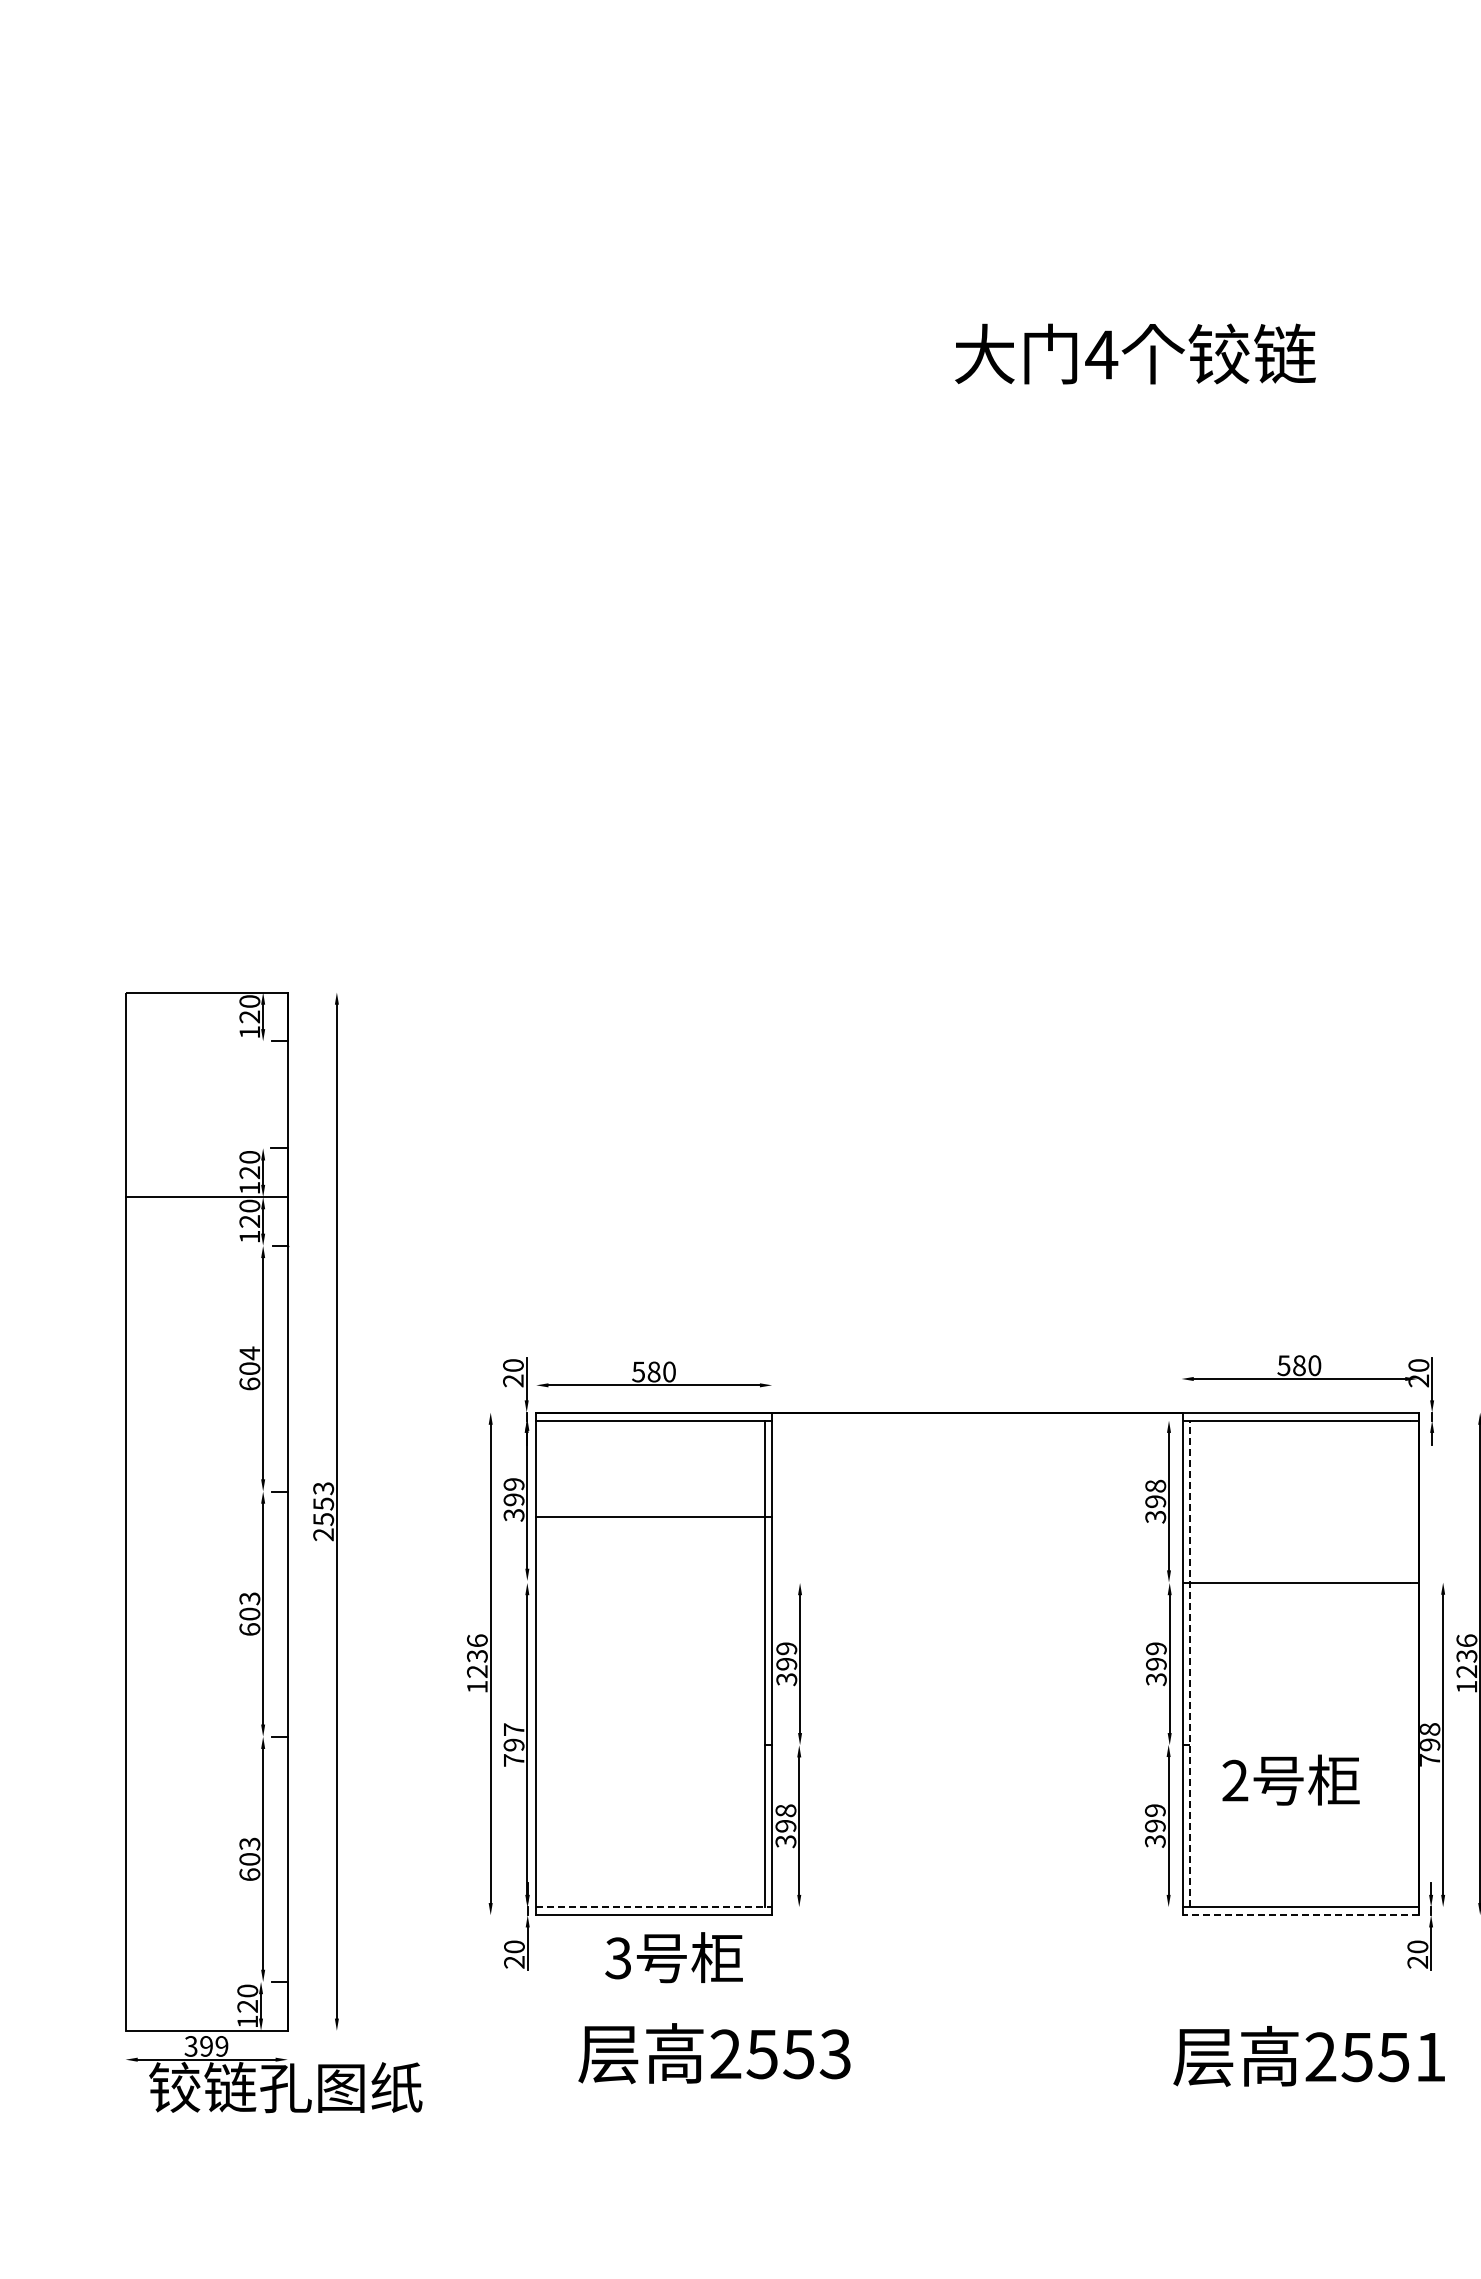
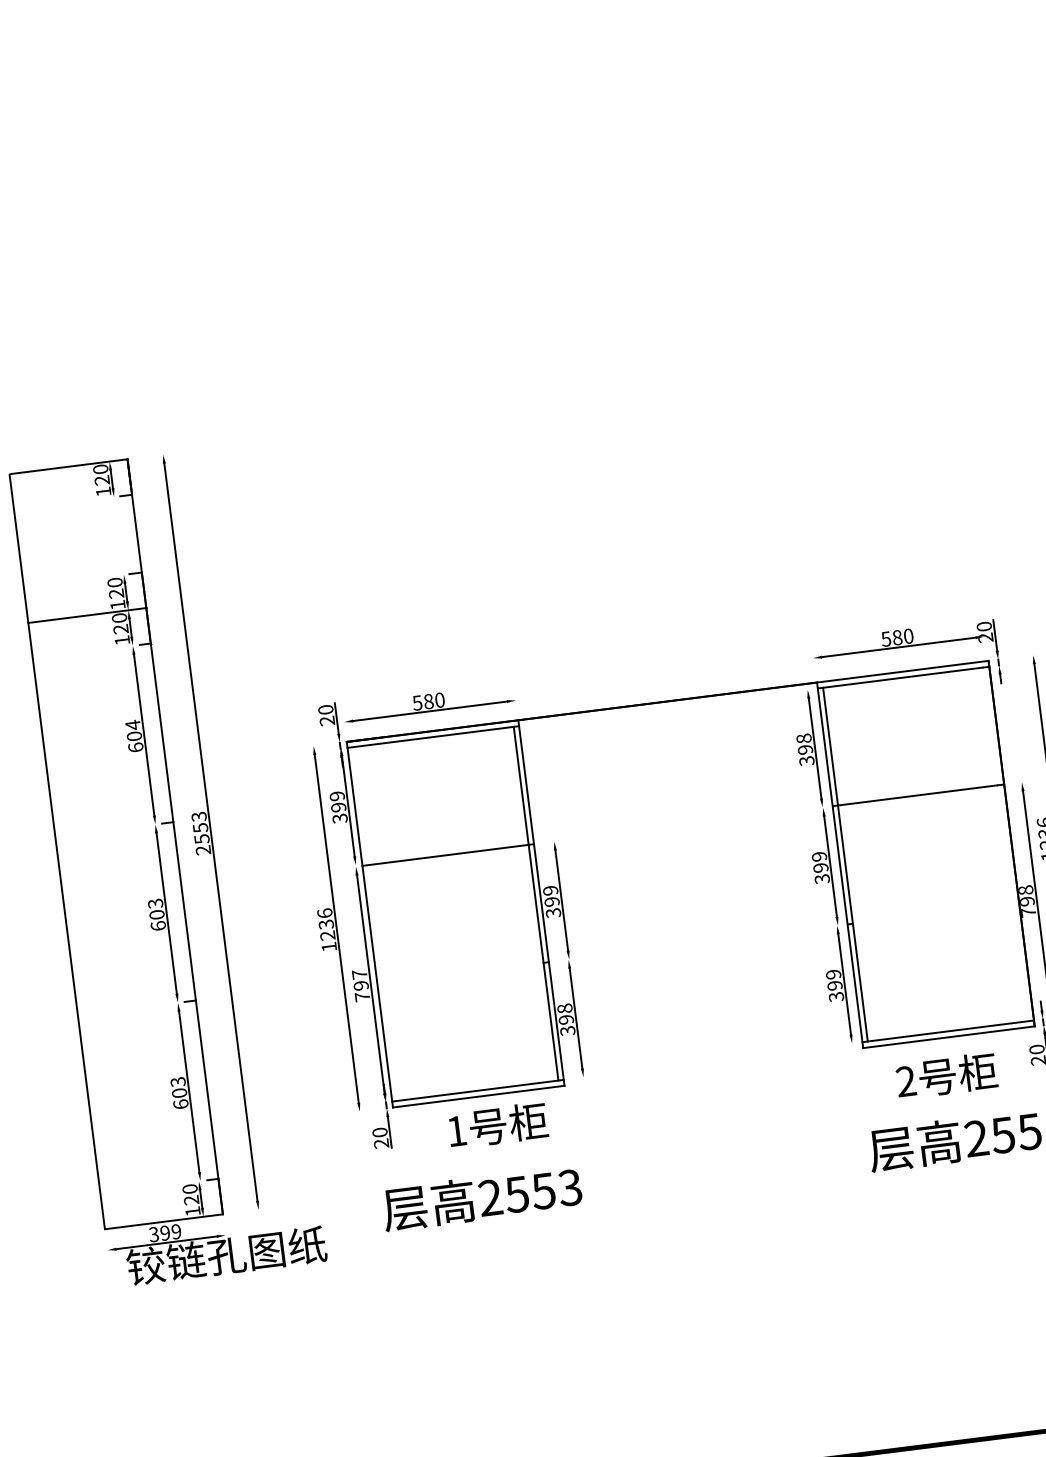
line: (654, 1516) -> (448, 854), moved
line: (1190, 1663) -> (845, 864), dashed -> solid
text: (1290, 1779) -> (946, 1075), moved
line: (654, 1907) -> (478, 1091), dashed -> solid
line: (1300, 1915) -> (948, 1037), dashed -> solid
text: (617, 1958) -> (456, 1131), 3 -> 1
text: (714, 2053) -> (482, 1198), moved

